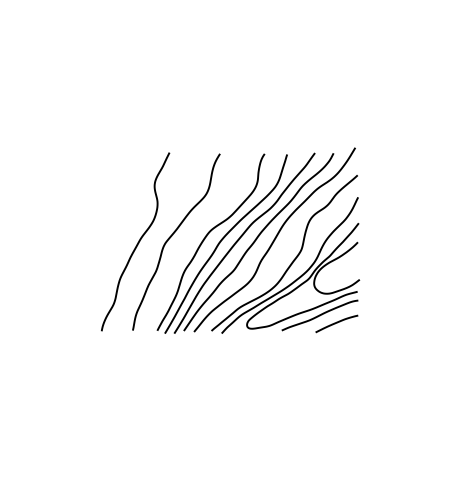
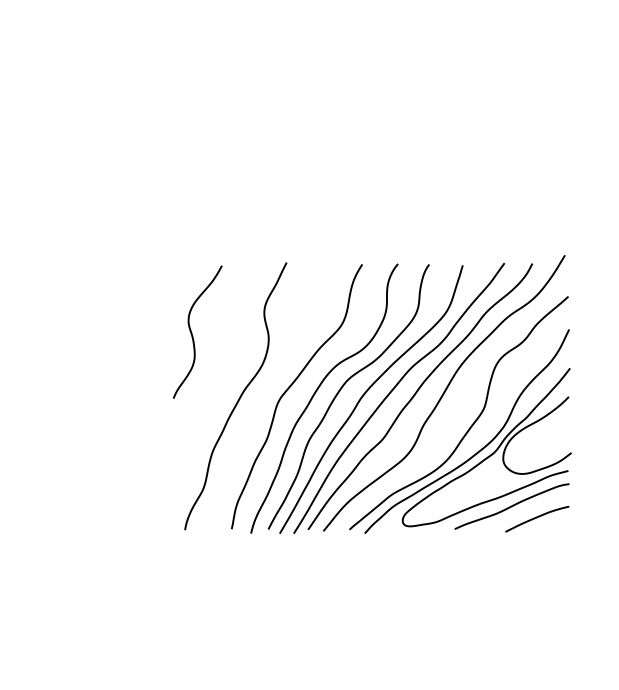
curve: (107, 200) -> (193, 334), added
curve: (189, 240) -> (316, 394), added

